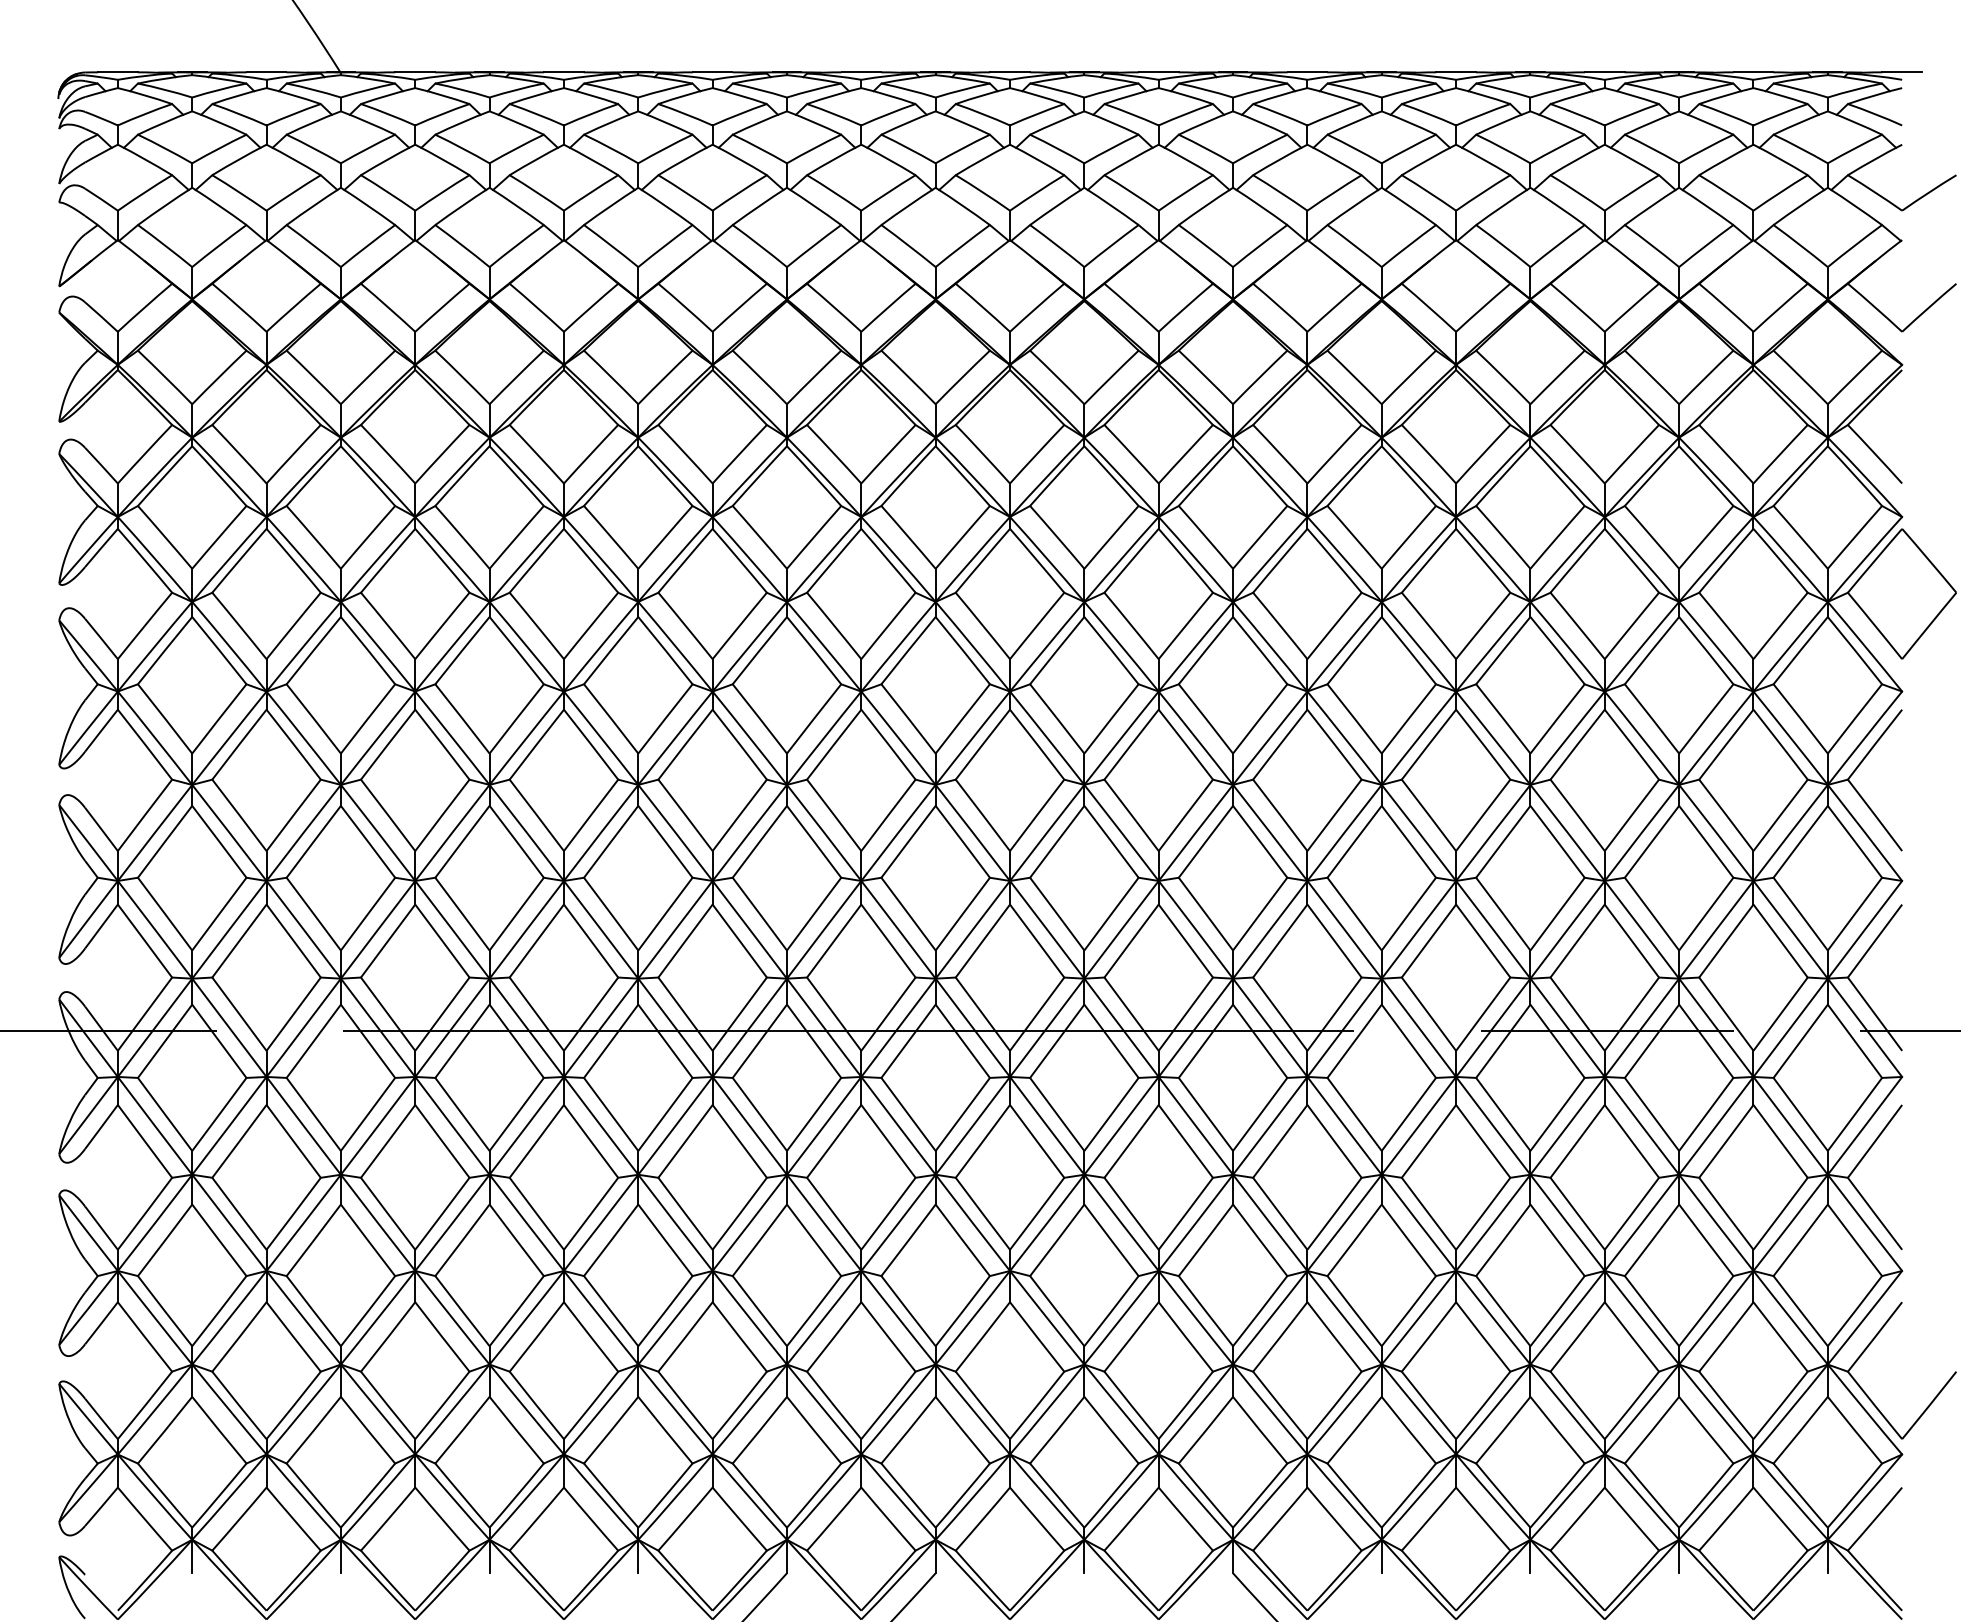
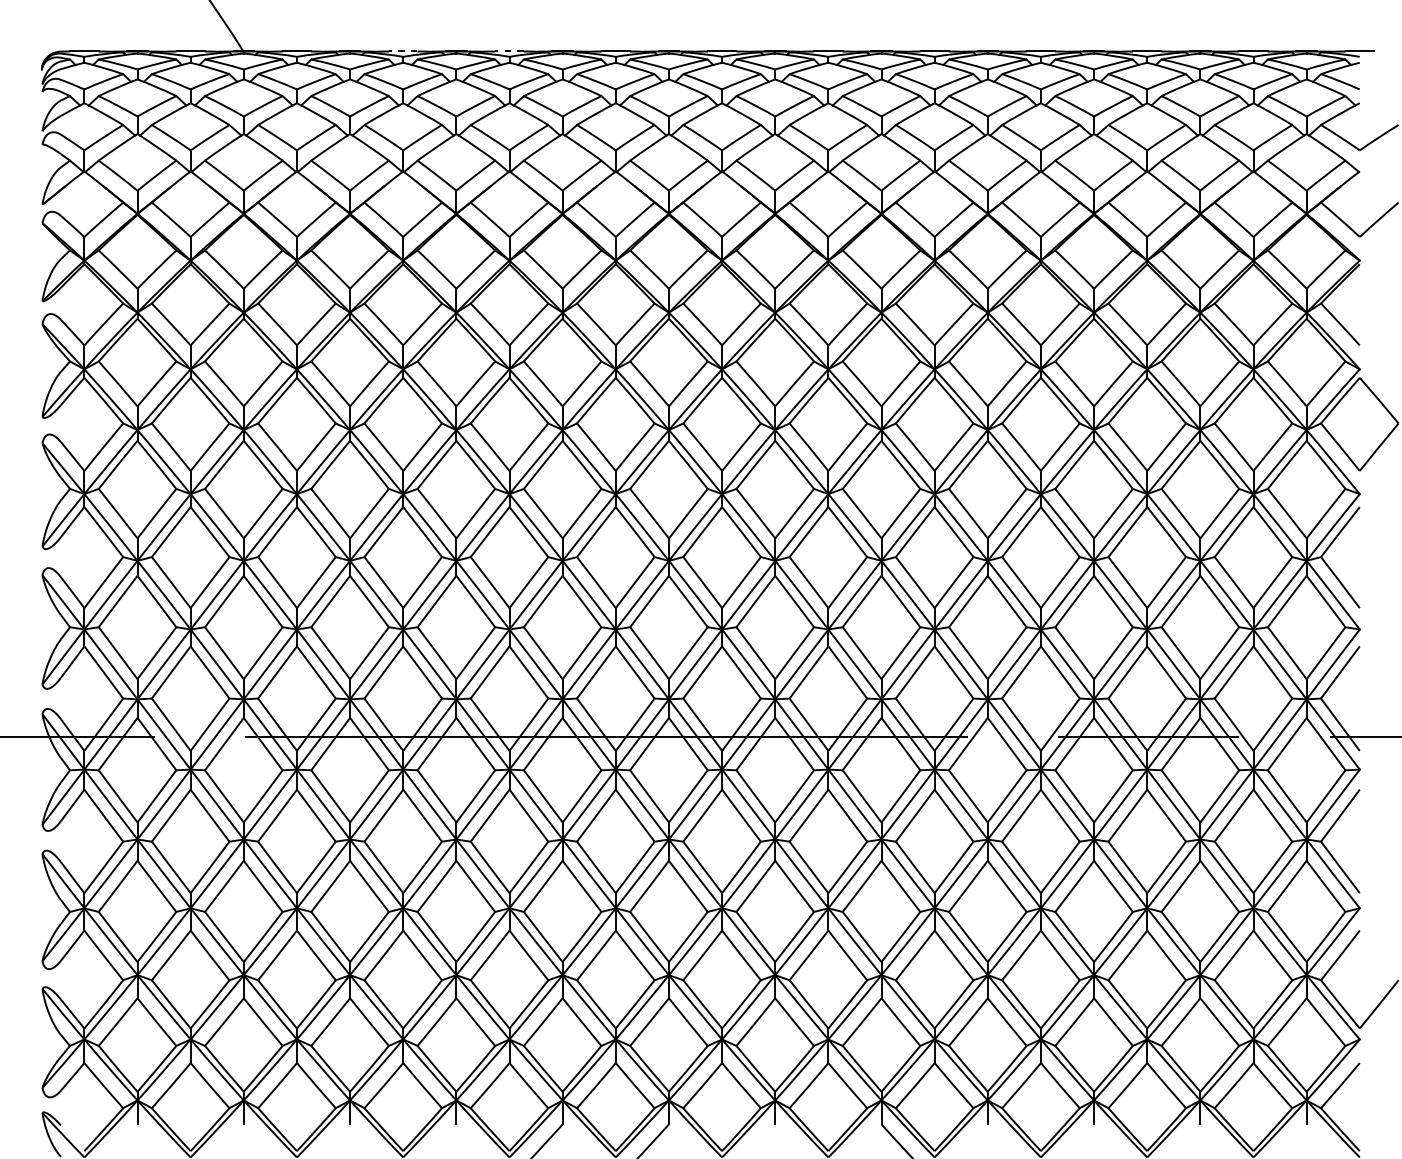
line: (563, 72) -> (402, 51), solid -> dashed
line: (712, 72) -> (509, 51), solid -> dashed

